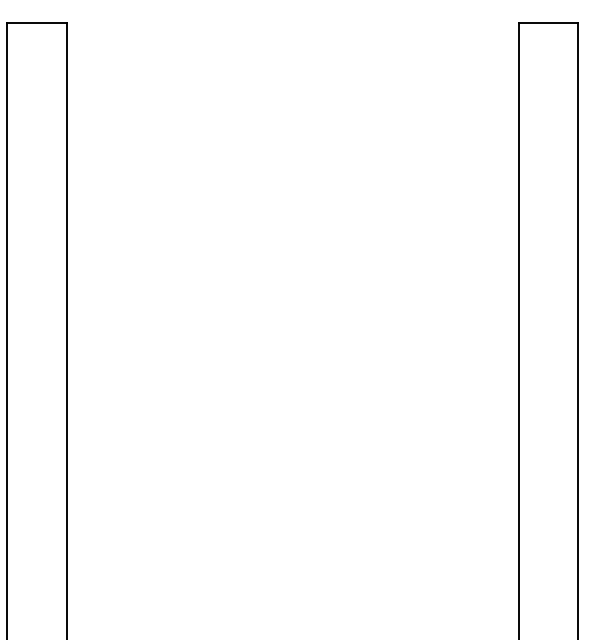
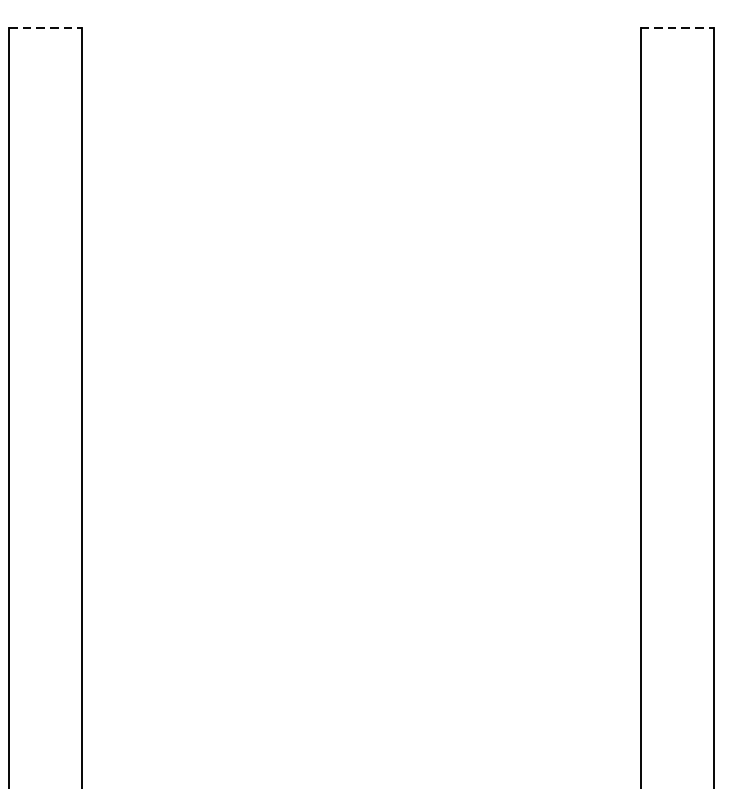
line: (37, 22) -> (46, 27), solid -> dashed
line: (548, 22) -> (676, 27), solid -> dashed

